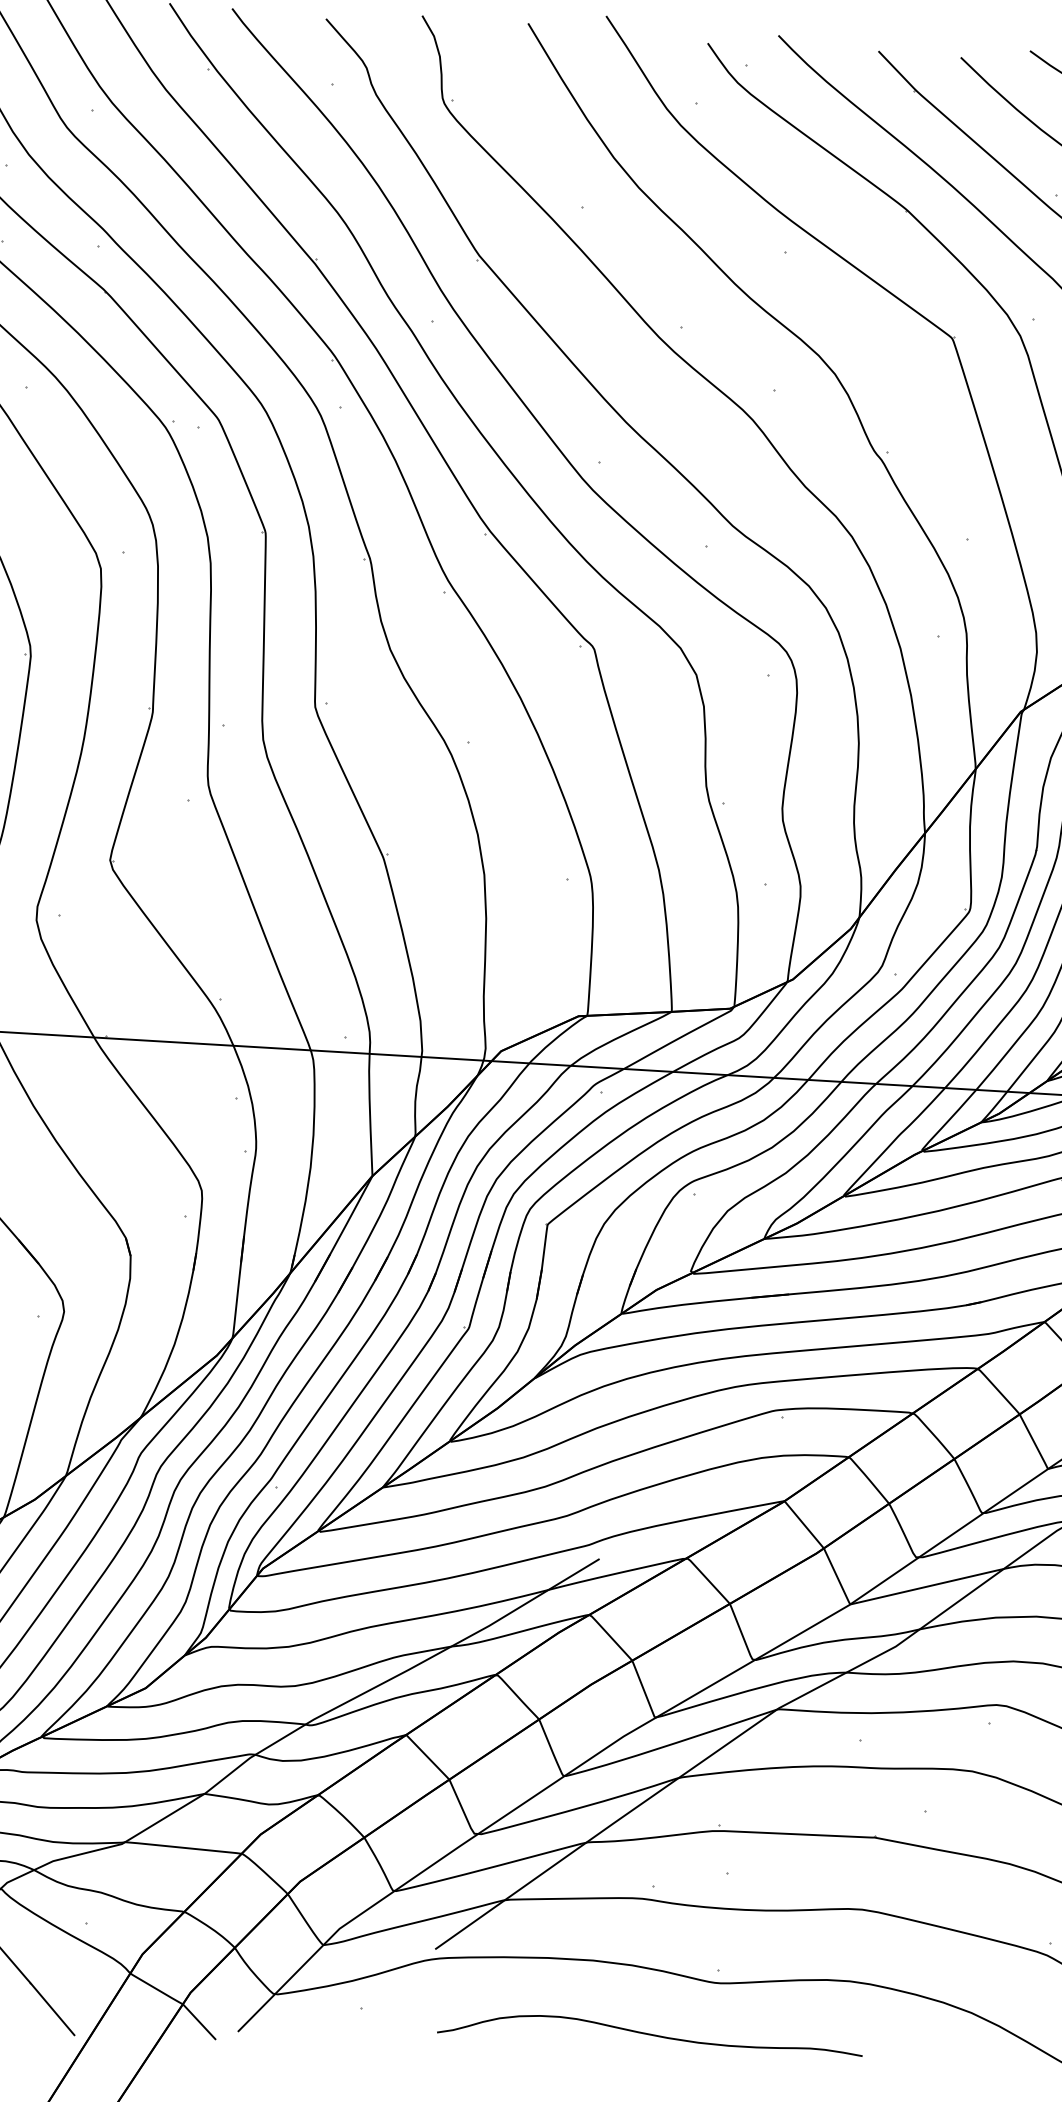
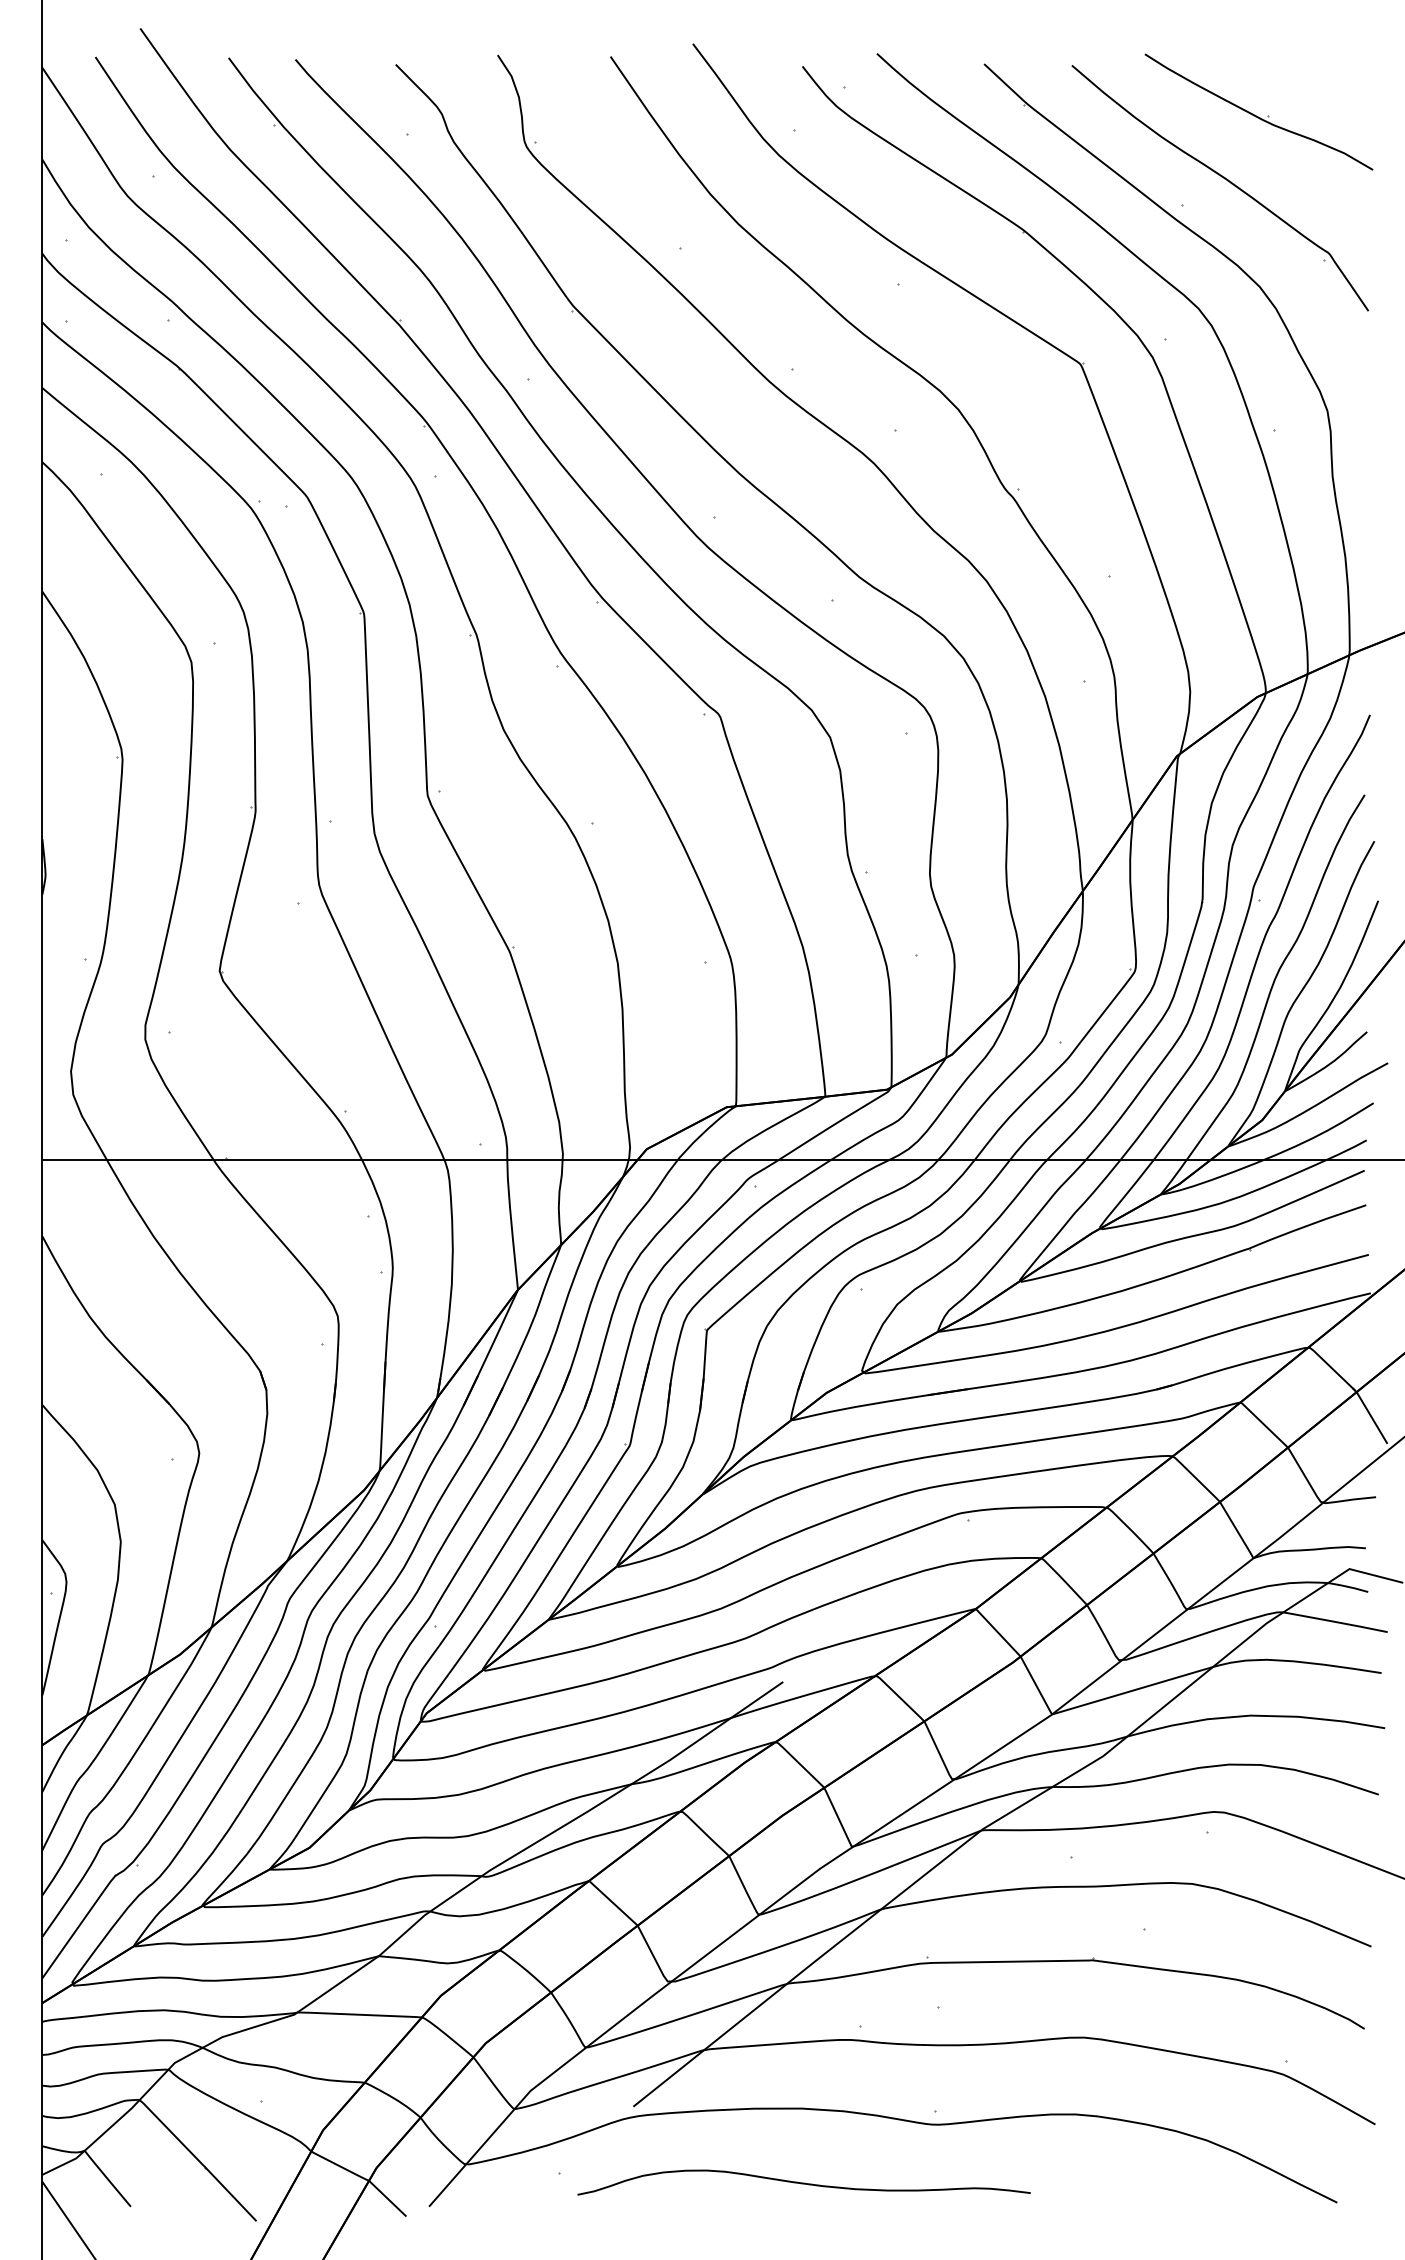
curve: (649, 2033) -> (803, 2182), moved

